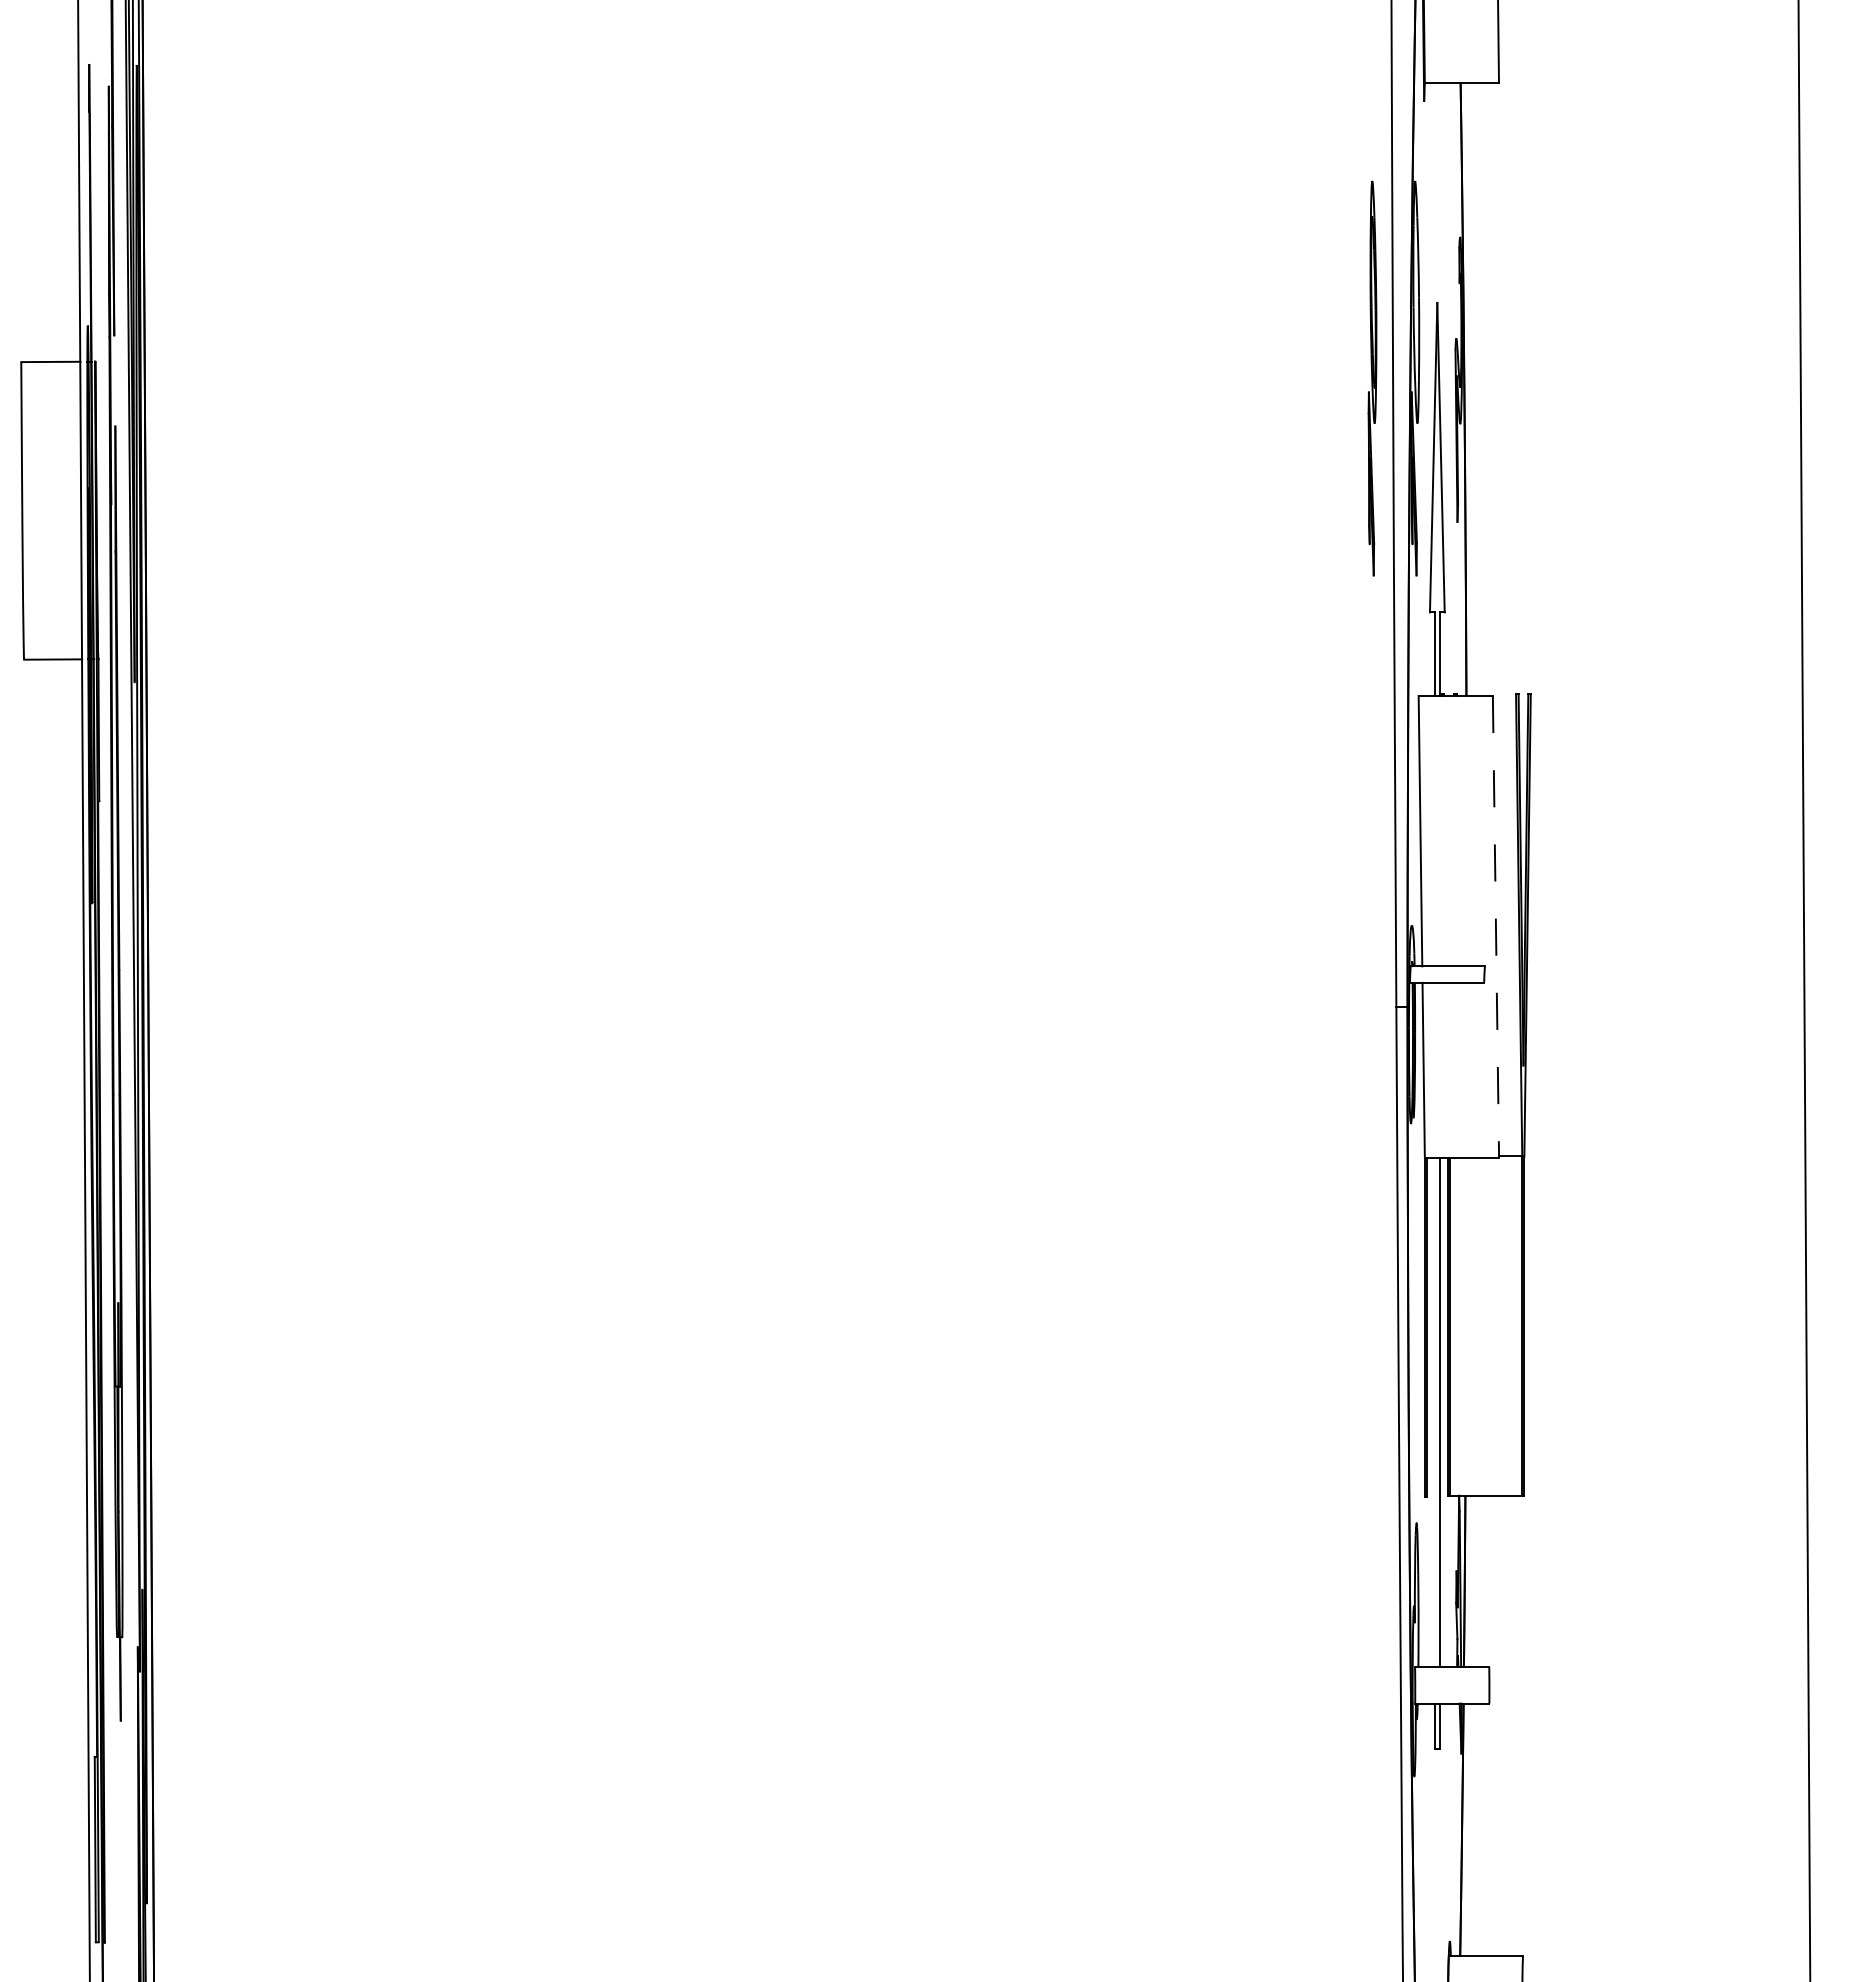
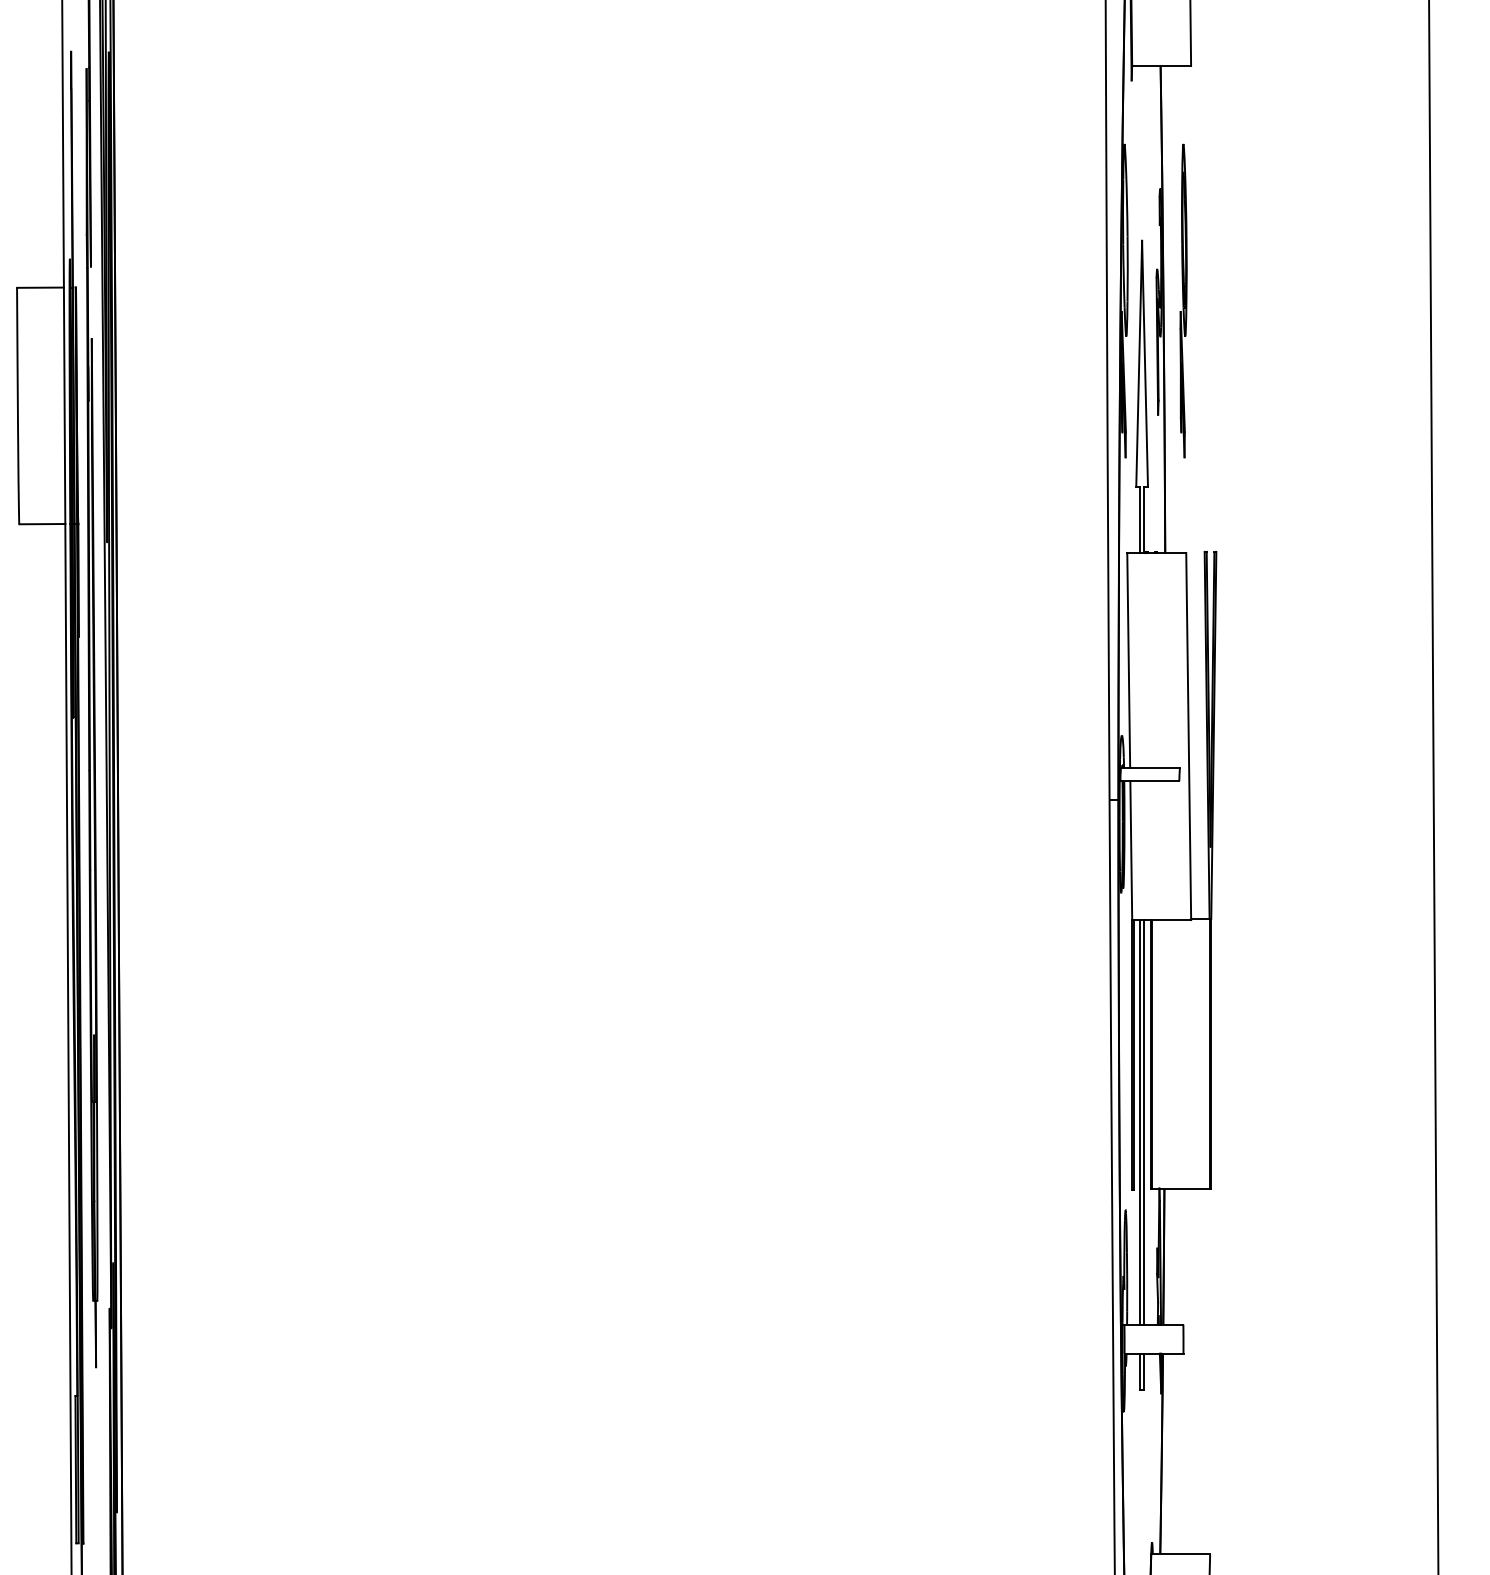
part: (1372, 378) -> (1183, 300), moved
line: (1495, 926) -> (1188, 736), dashed -> solid
line: (1434, 1411) -> (1139, 1121), added

